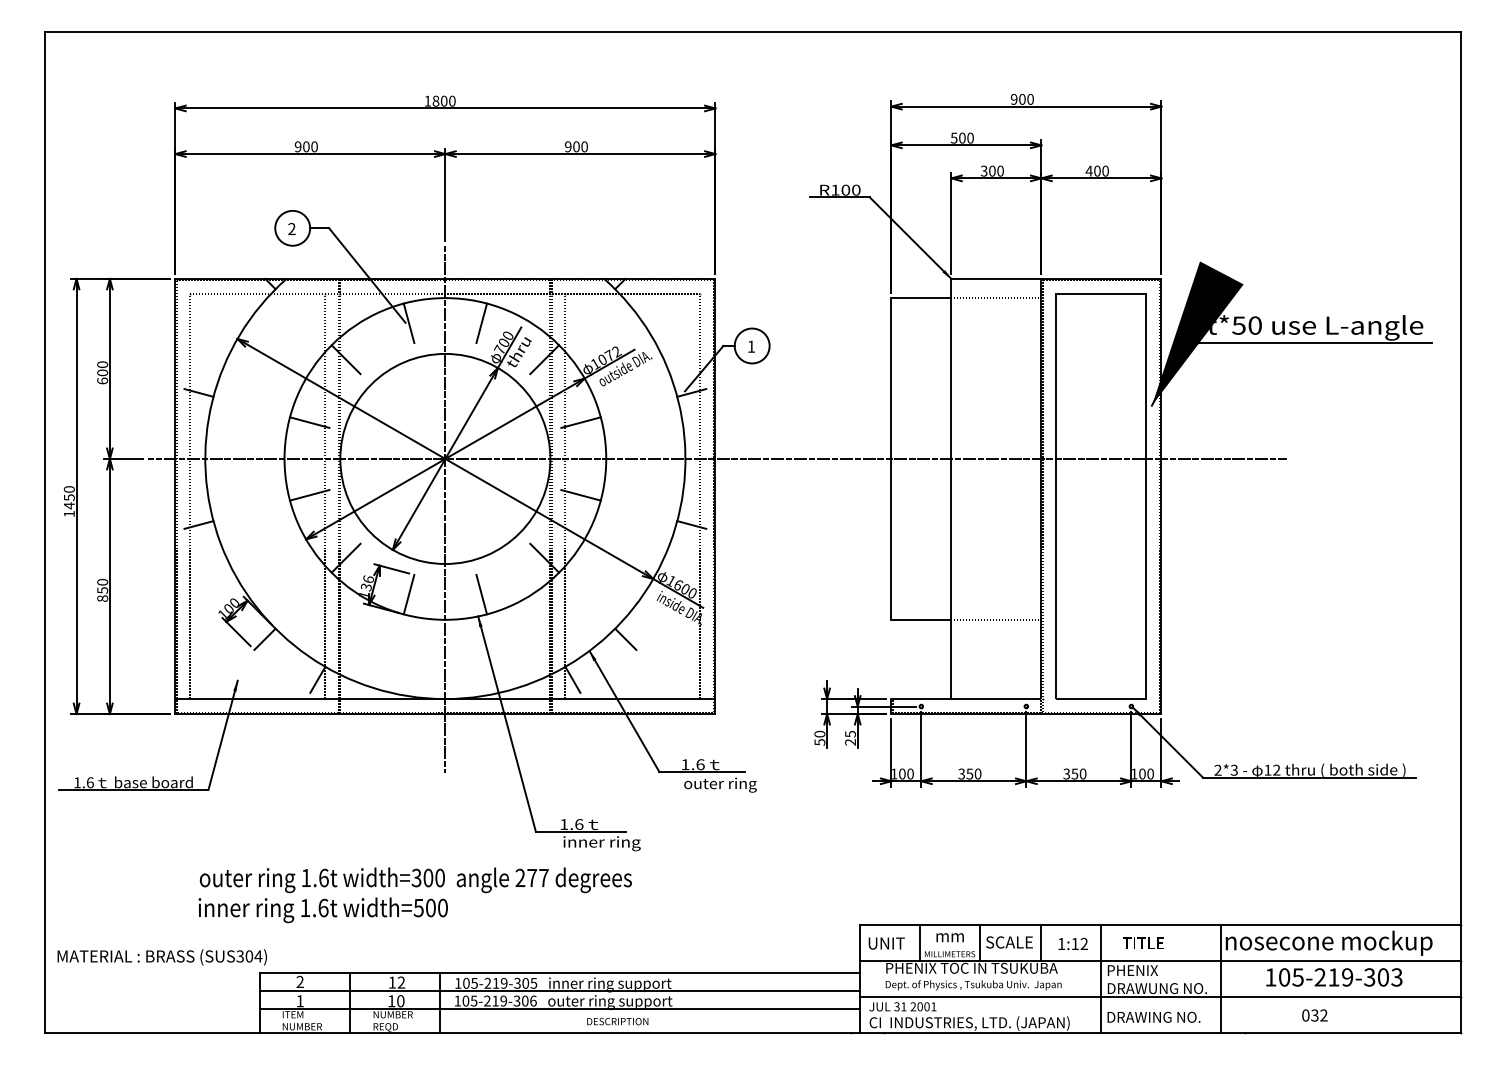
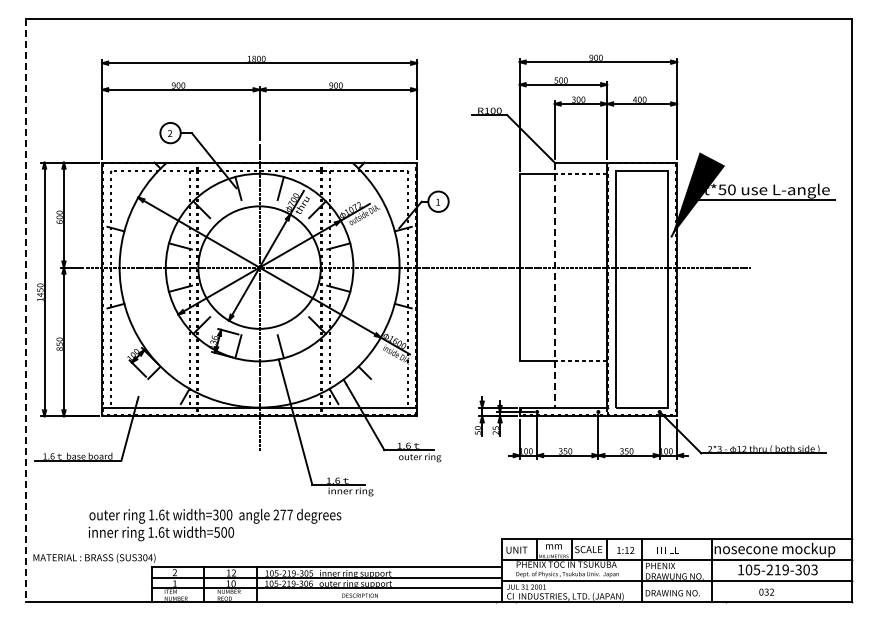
line: (951, 489) -> (554, 285), solid -> dashed
line: (45, 532) -> (26, 310), solid -> dashed
text: (414, 894) -> (214, 524), moved

